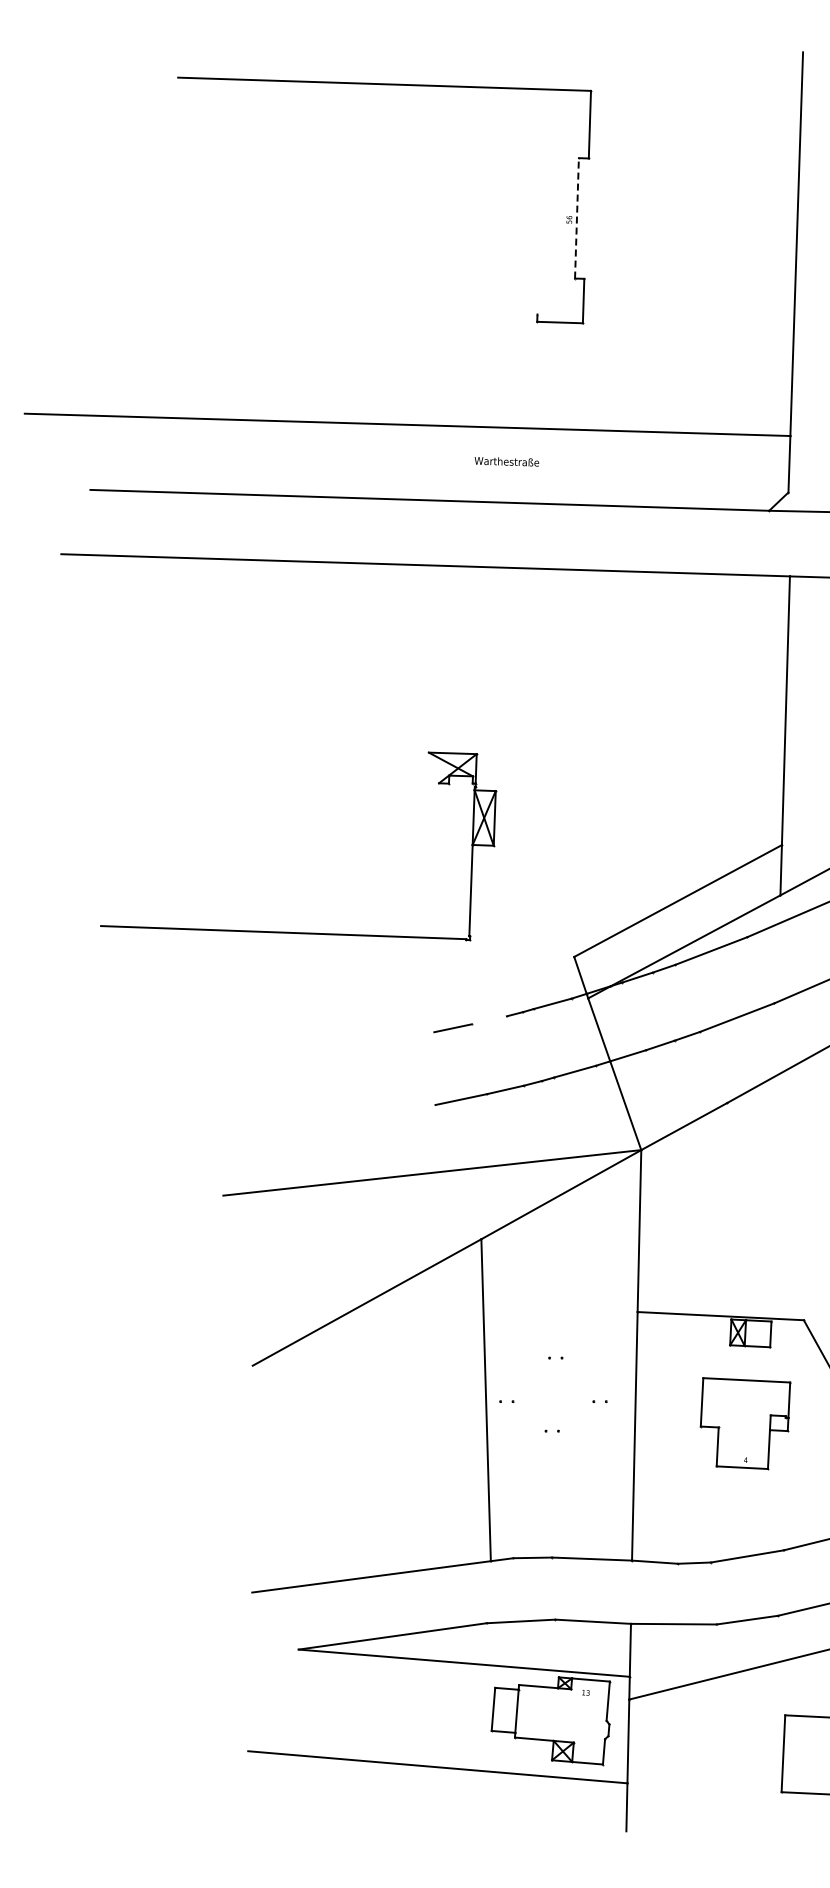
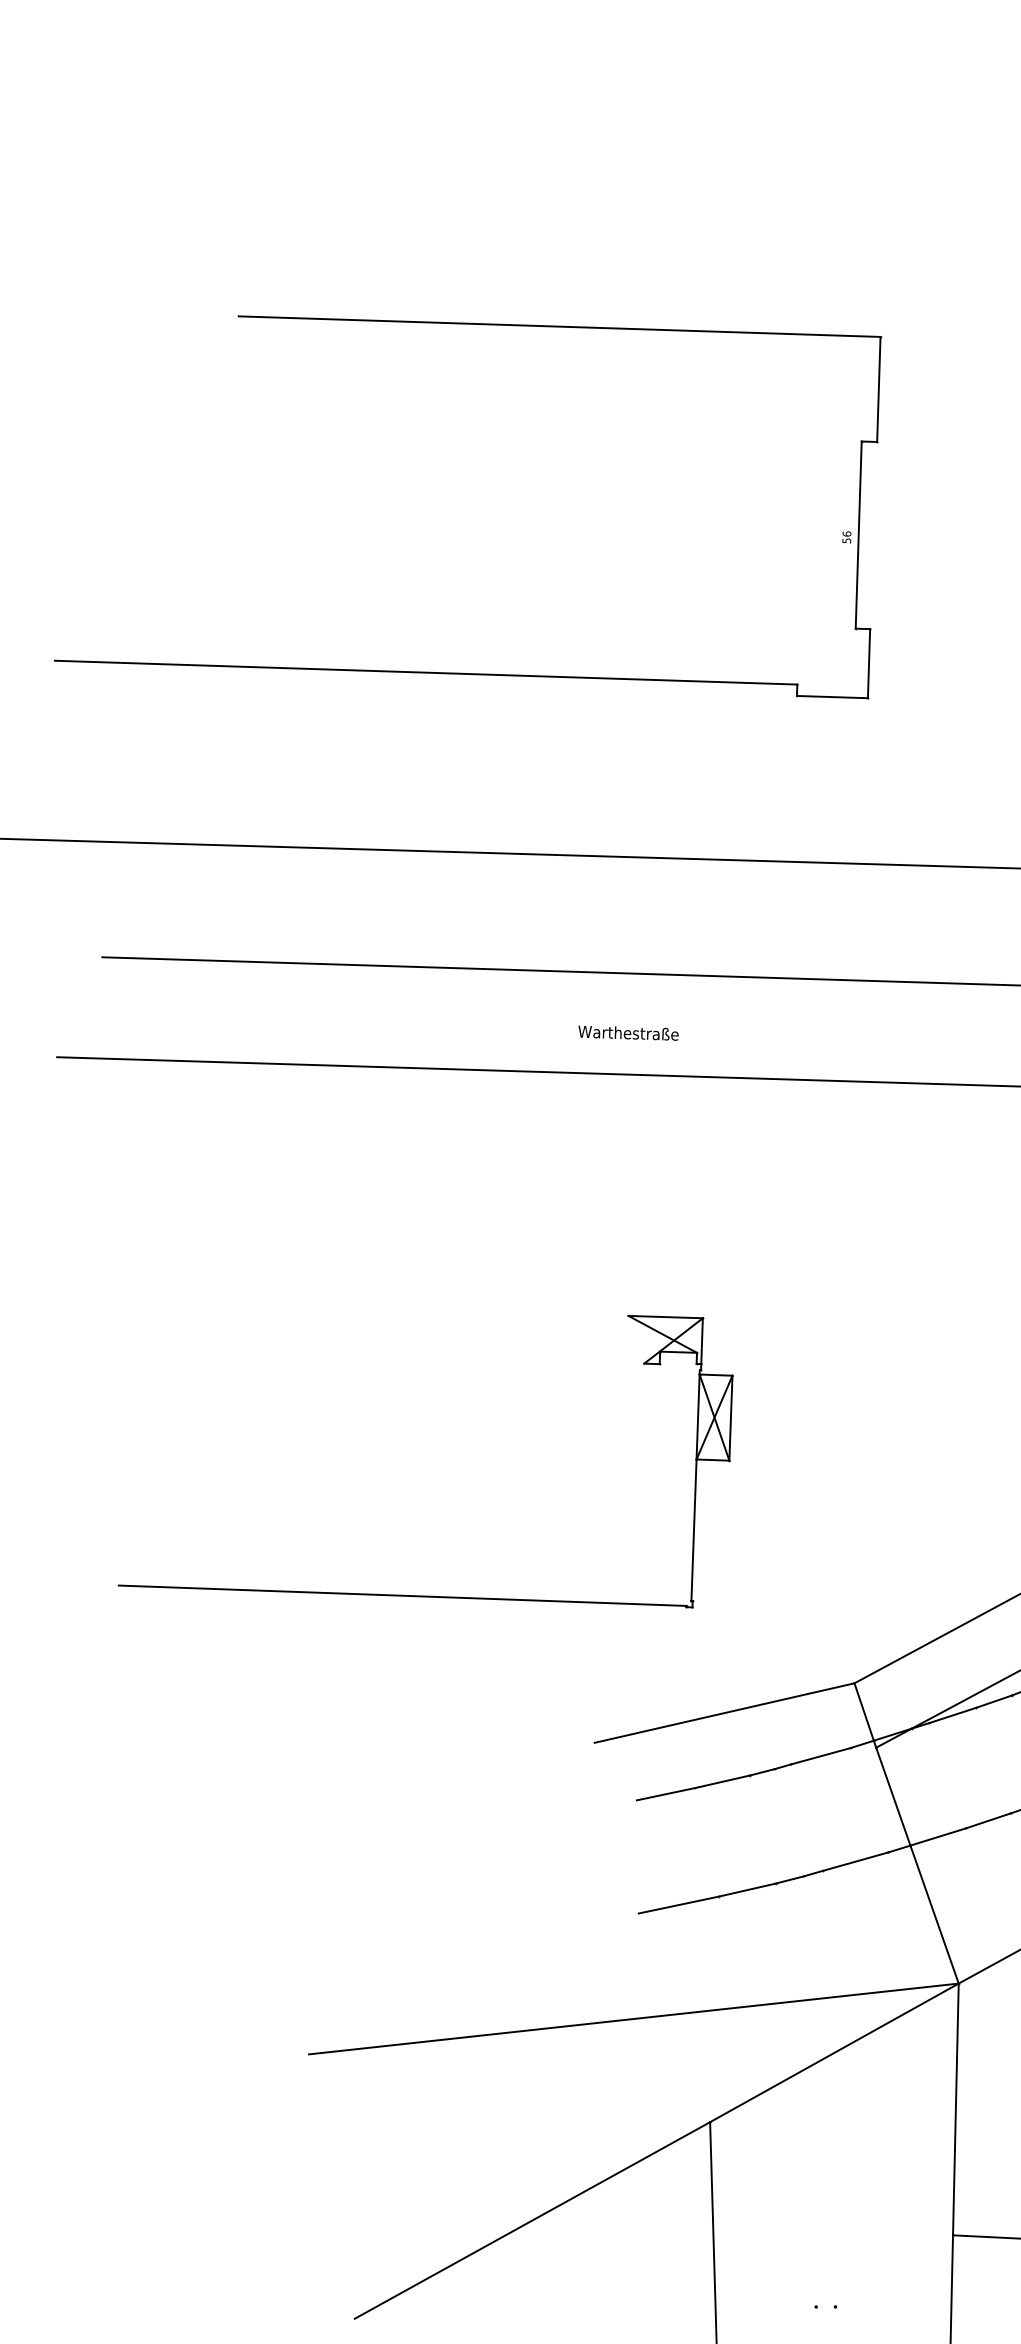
line: (576, 217) -> (857, 533), dashed -> solid
line: (298, 306) -> (425, 672), added
text: (506, 461) -> (627, 1032), moved
part: (289, 931) -> (411, 1593), moved
line: (490, 975) -> (724, 1712), added
line: (488, 1020) -> (721, 1782), added

